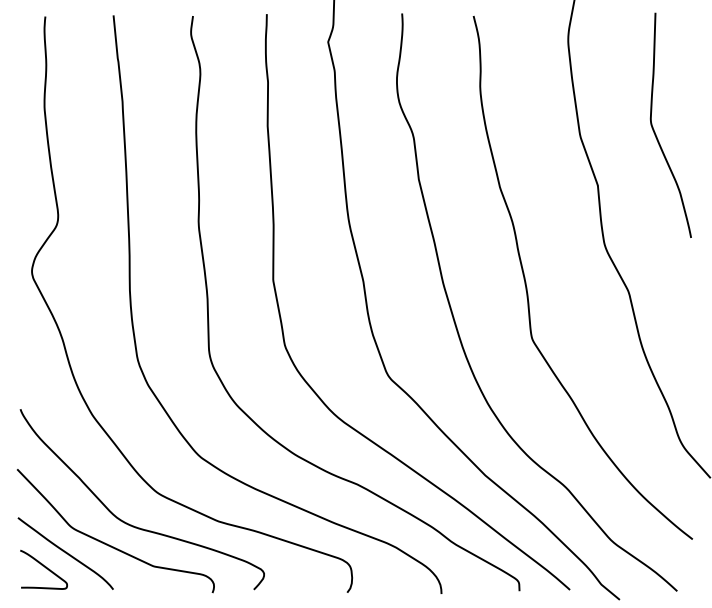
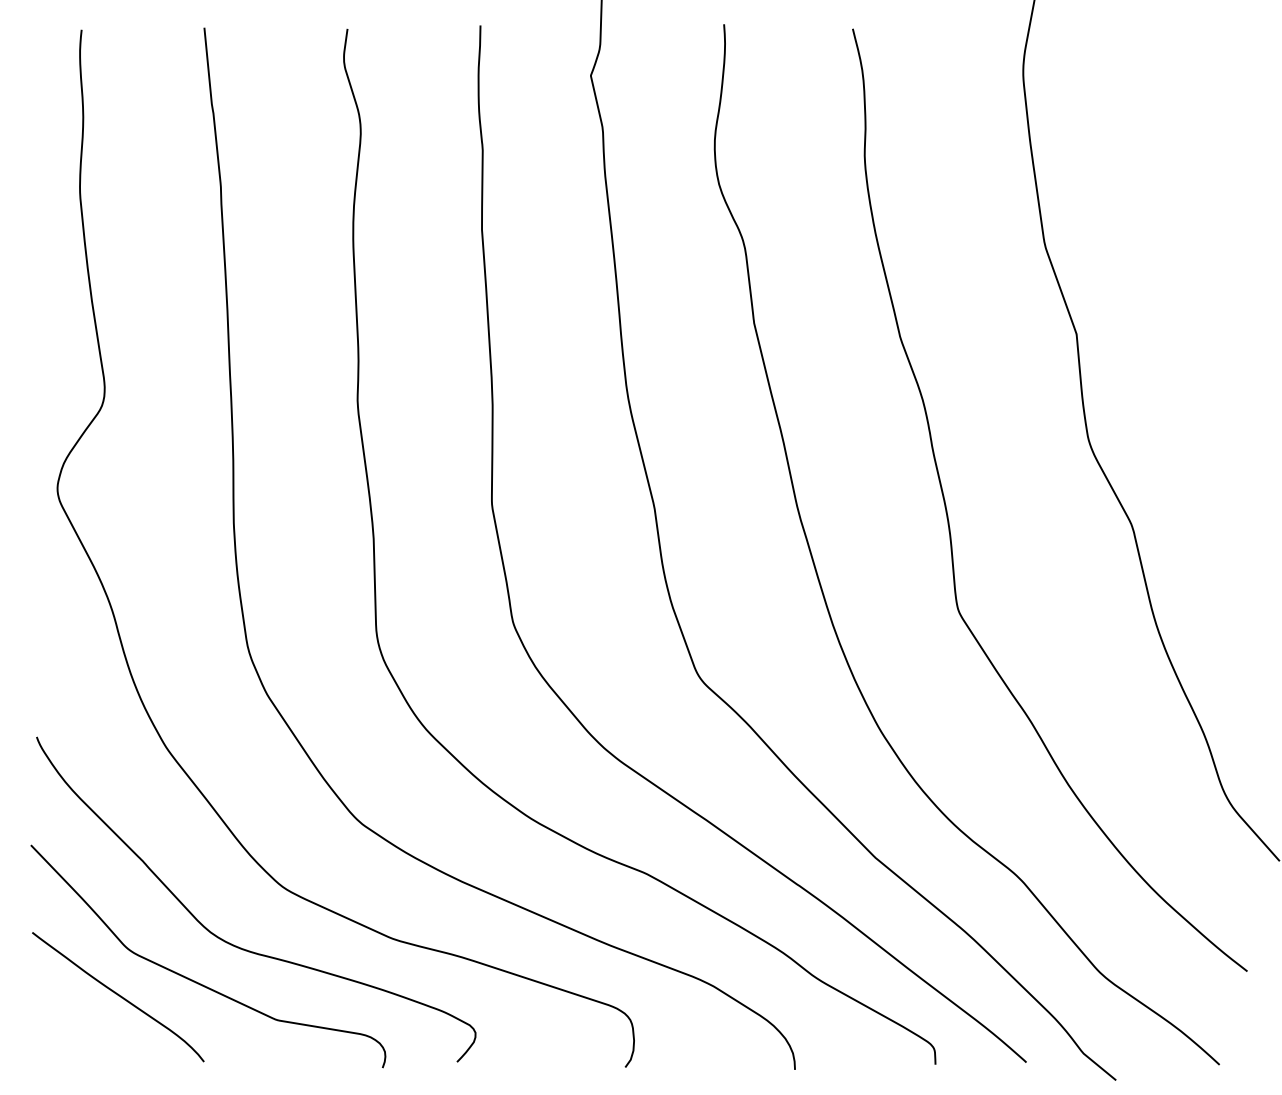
curve: (654, 129) -> (1178, 233), removed
curve: (44, 567) -> (80, 1022), removed

